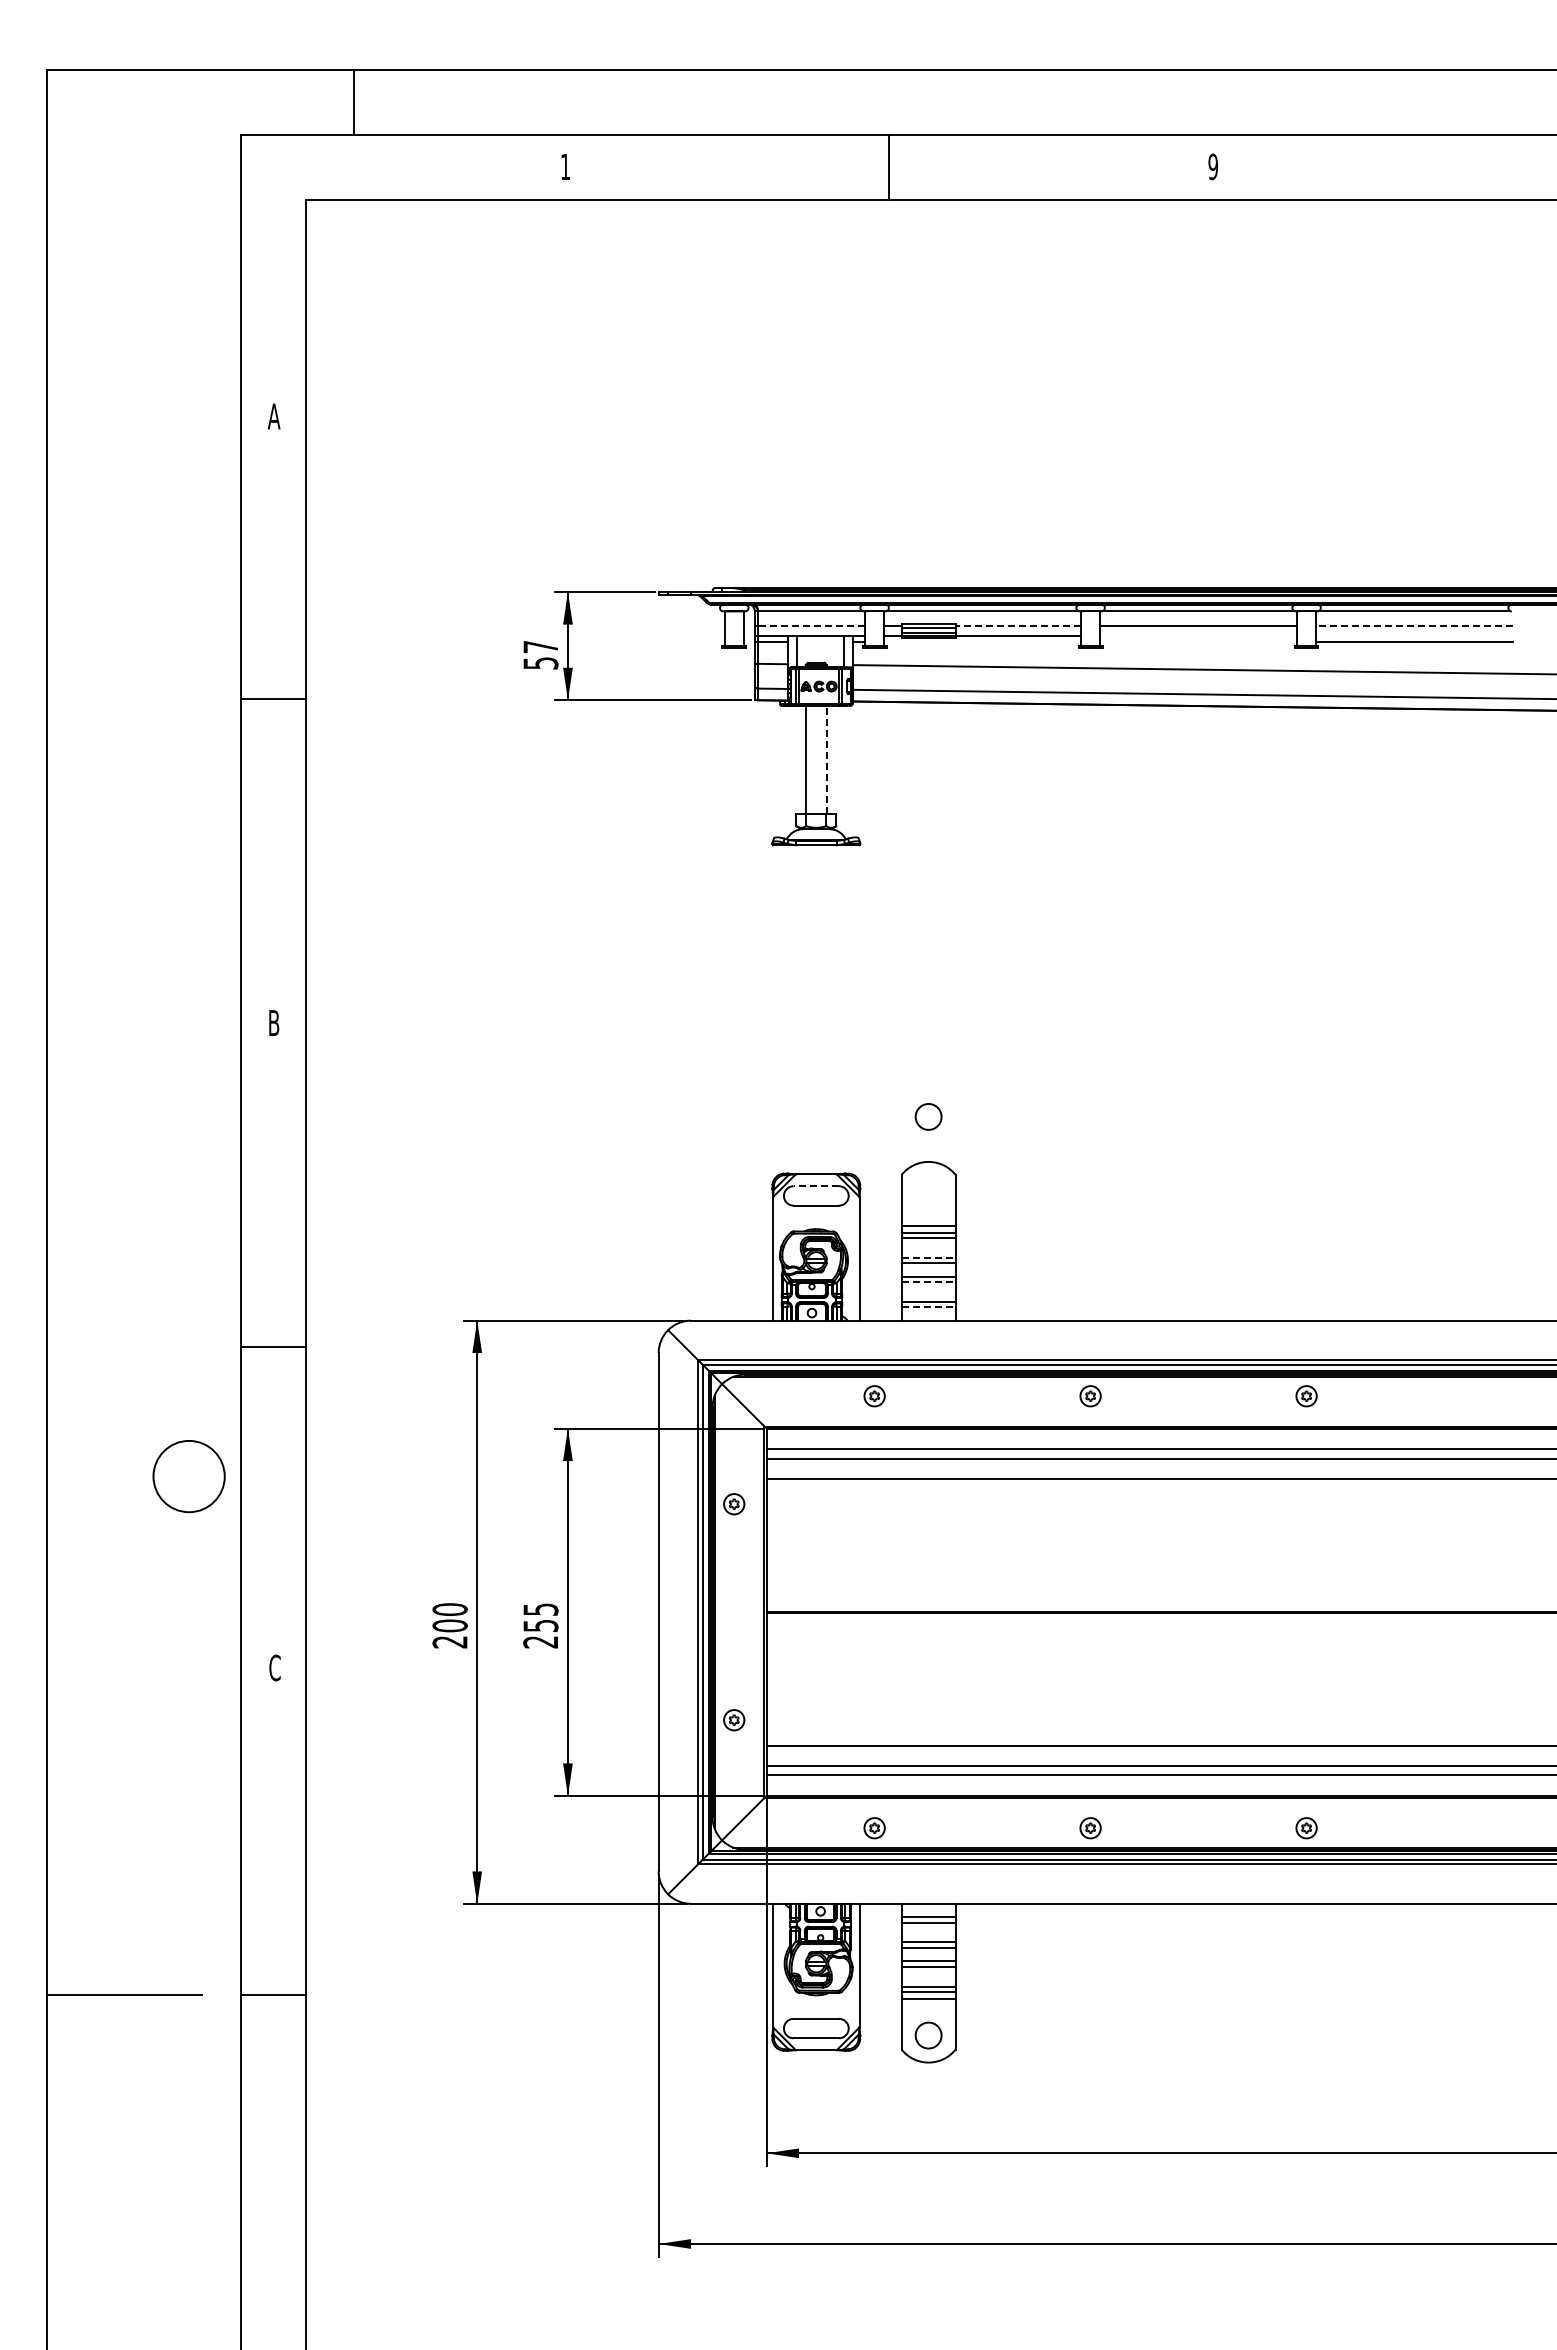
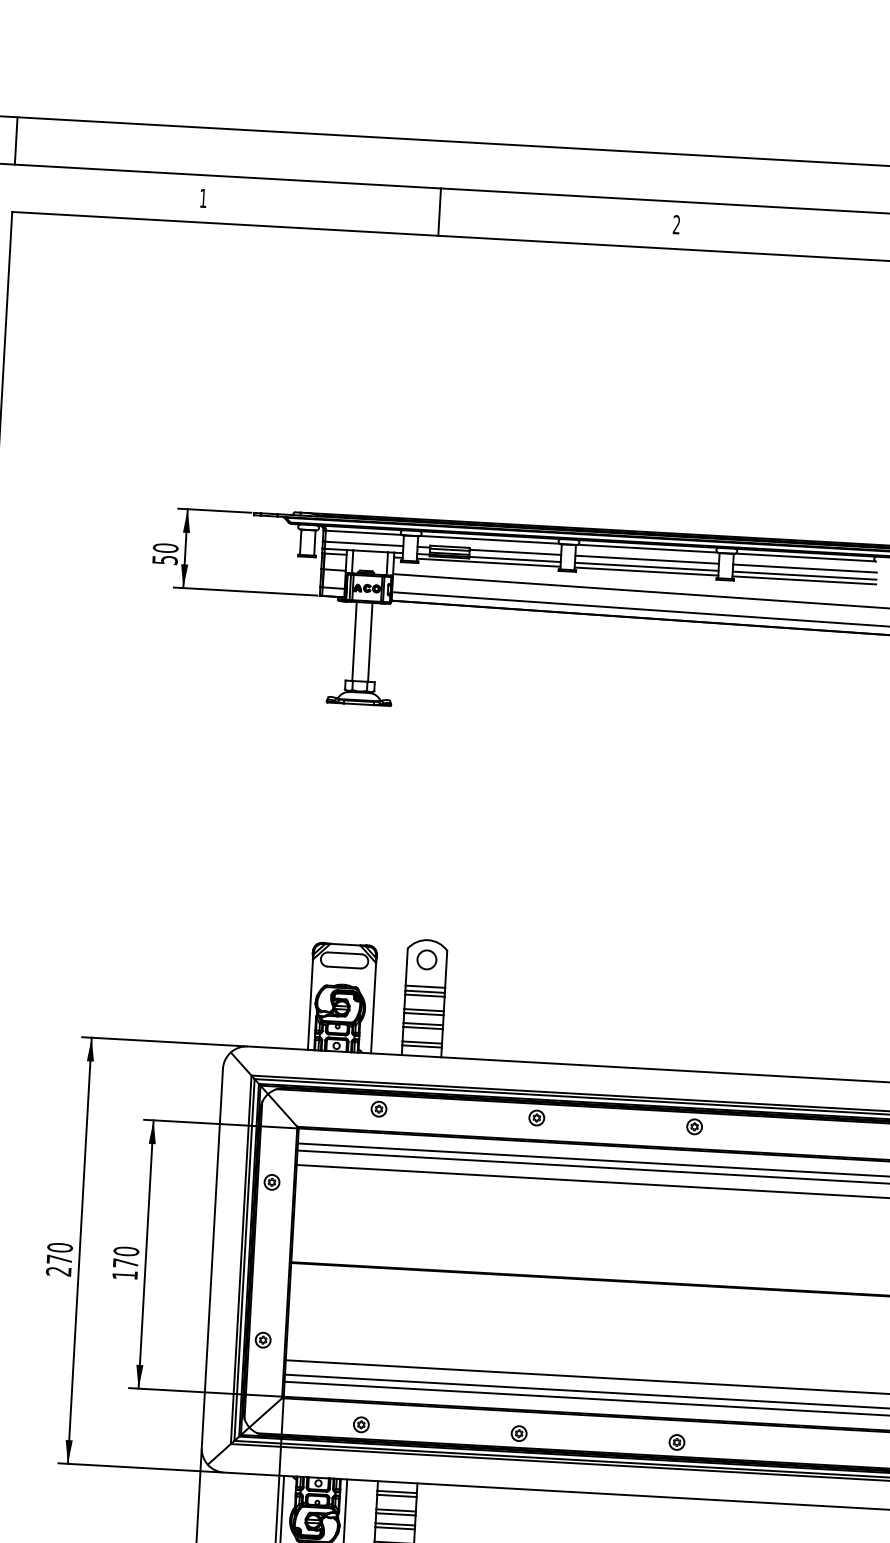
line: (353, 102) -> (16, 140), moved
text: (1213, 166) -> (676, 224), 9 -> 2
line: (810, 626) -> (363, 544), dashed -> solid
line: (1018, 626) -> (515, 552), dashed -> solid
line: (1414, 626) -> (804, 568), dashed -> solid
line: (1198, 635) -> (646, 566), added
line: (1414, 635) -> (804, 575), added
line: (982, 642) -> (488, 562), added
line: (1198, 642) -> (646, 571), added
text: (540, 646) -> (165, 547), 57 -> 50
line: (827, 760) -> (370, 642), dashed -> solid
circle: (928, 1116) -> (426, 959), moved
line: (816, 1186) -> (345, 953), dashed -> solid
line: (928, 1257) -> (424, 1010), dashed -> solid
line: (928, 1282) -> (423, 1028), dashed -> solid
line: (928, 1307) -> (421, 1046), dashed -> solid
text: (449, 1625) -> (59, 1259), 200 -> 270
text: (540, 1625) -> (125, 1263), 255 -> 170

